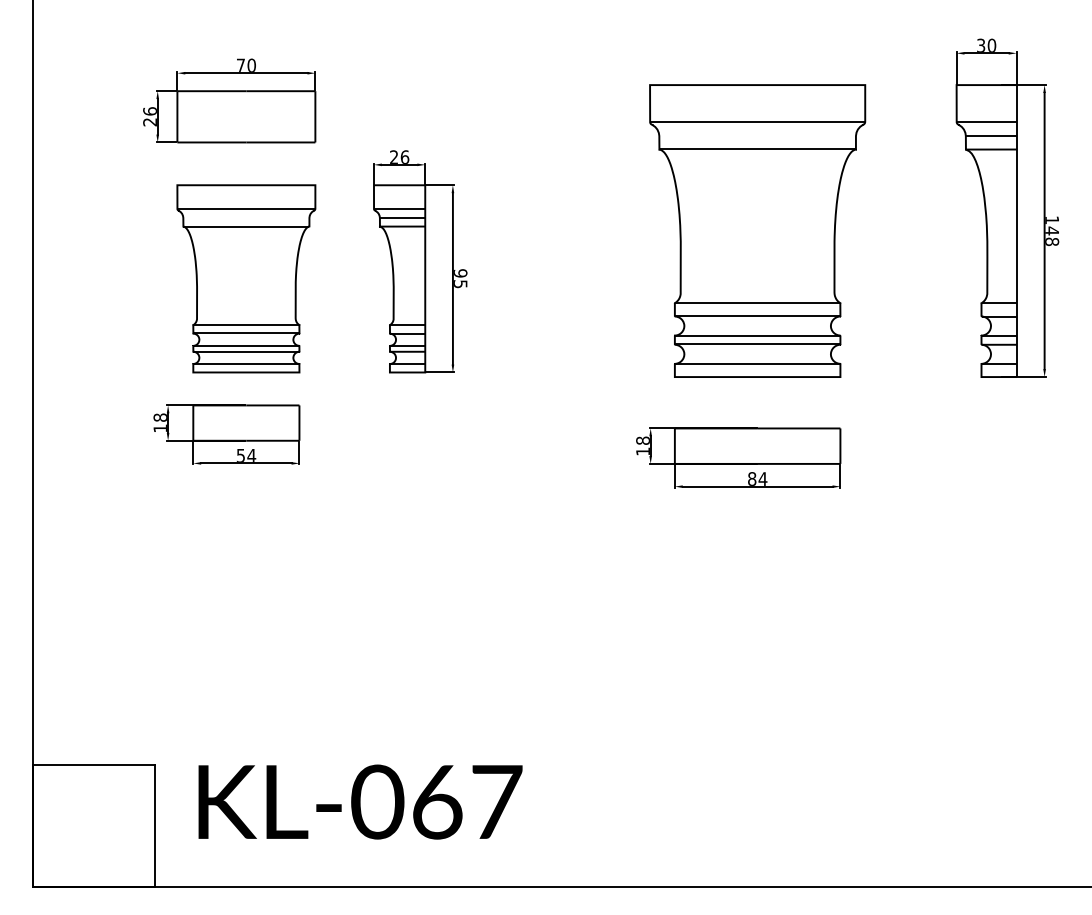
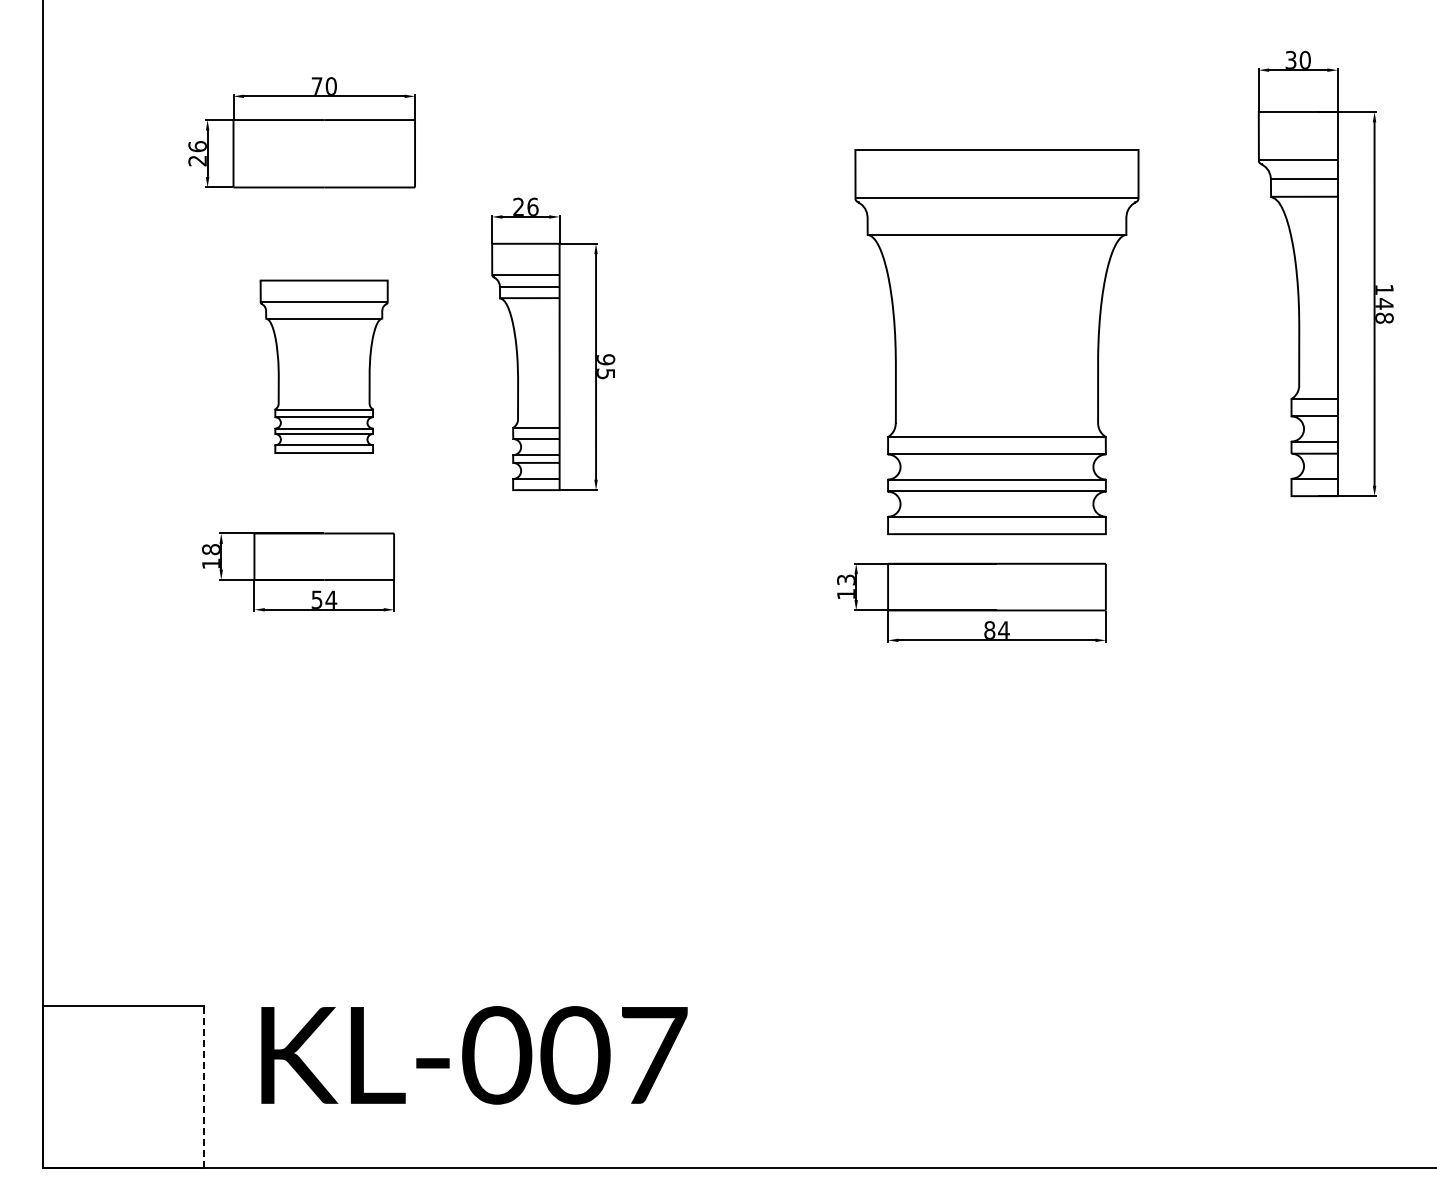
part: (757, 230) -> (996, 341), moved
part: (245, 278) -> (323, 366), size x0.7
text: (642, 440) -> (845, 579), 18 -> 13
text: (437, 802) -> (575, 1055), KL-067 -> KL-007
line: (155, 826) -> (204, 1087), solid -> dashed

